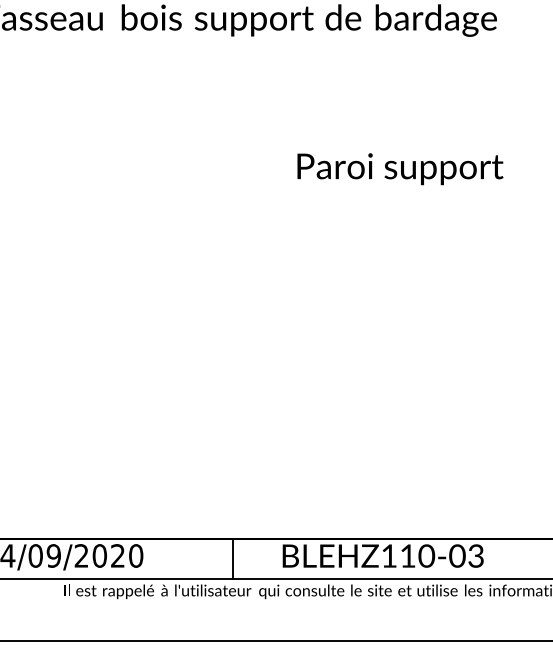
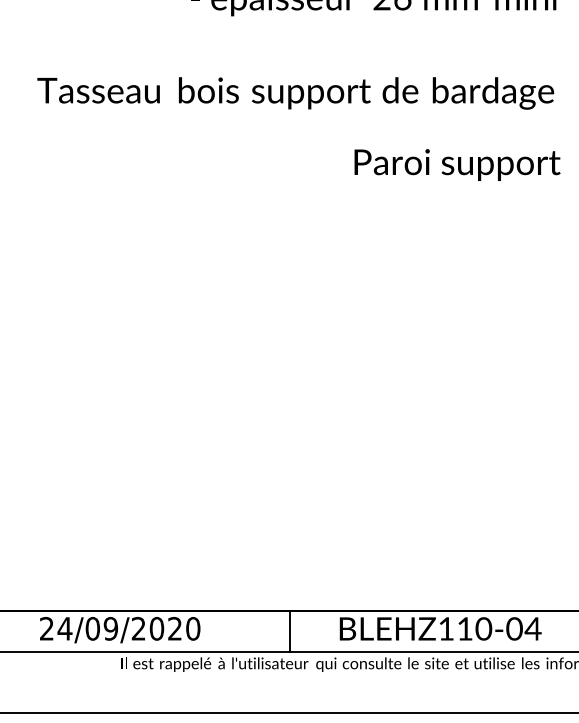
text: (400, 168) -> (457, 164), moved
text: (475, 555) -> (532, 628), \c16711848;BLEHZ110-03 -> \c16711848;BLEHZ110-04

